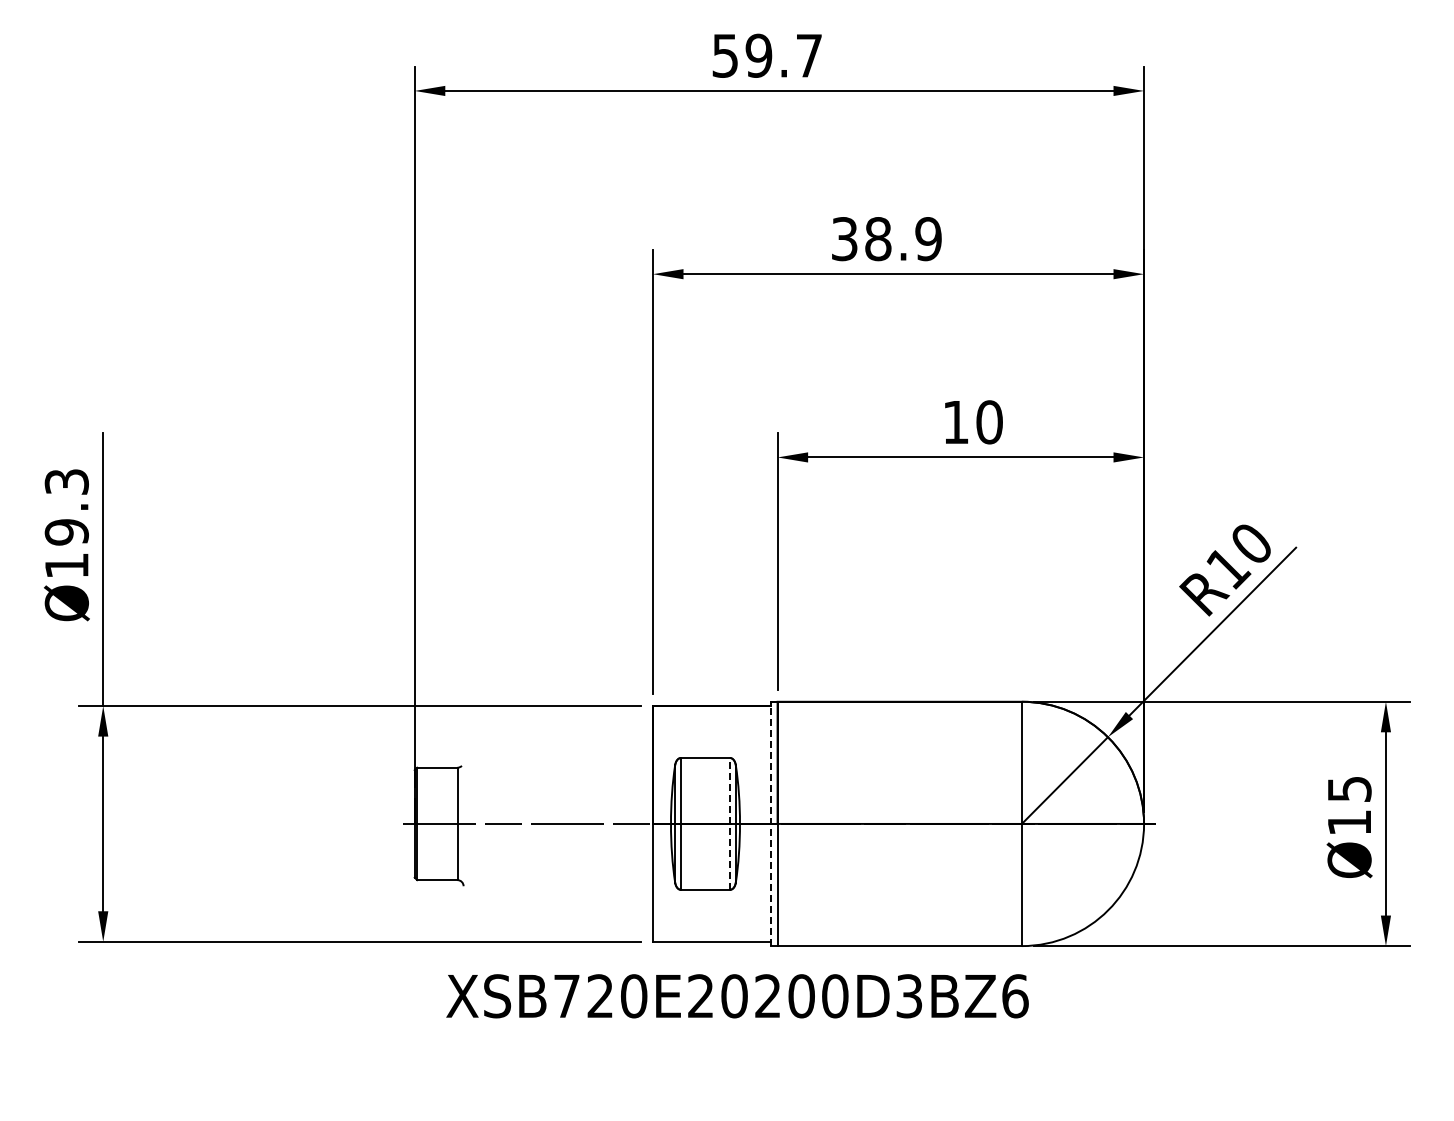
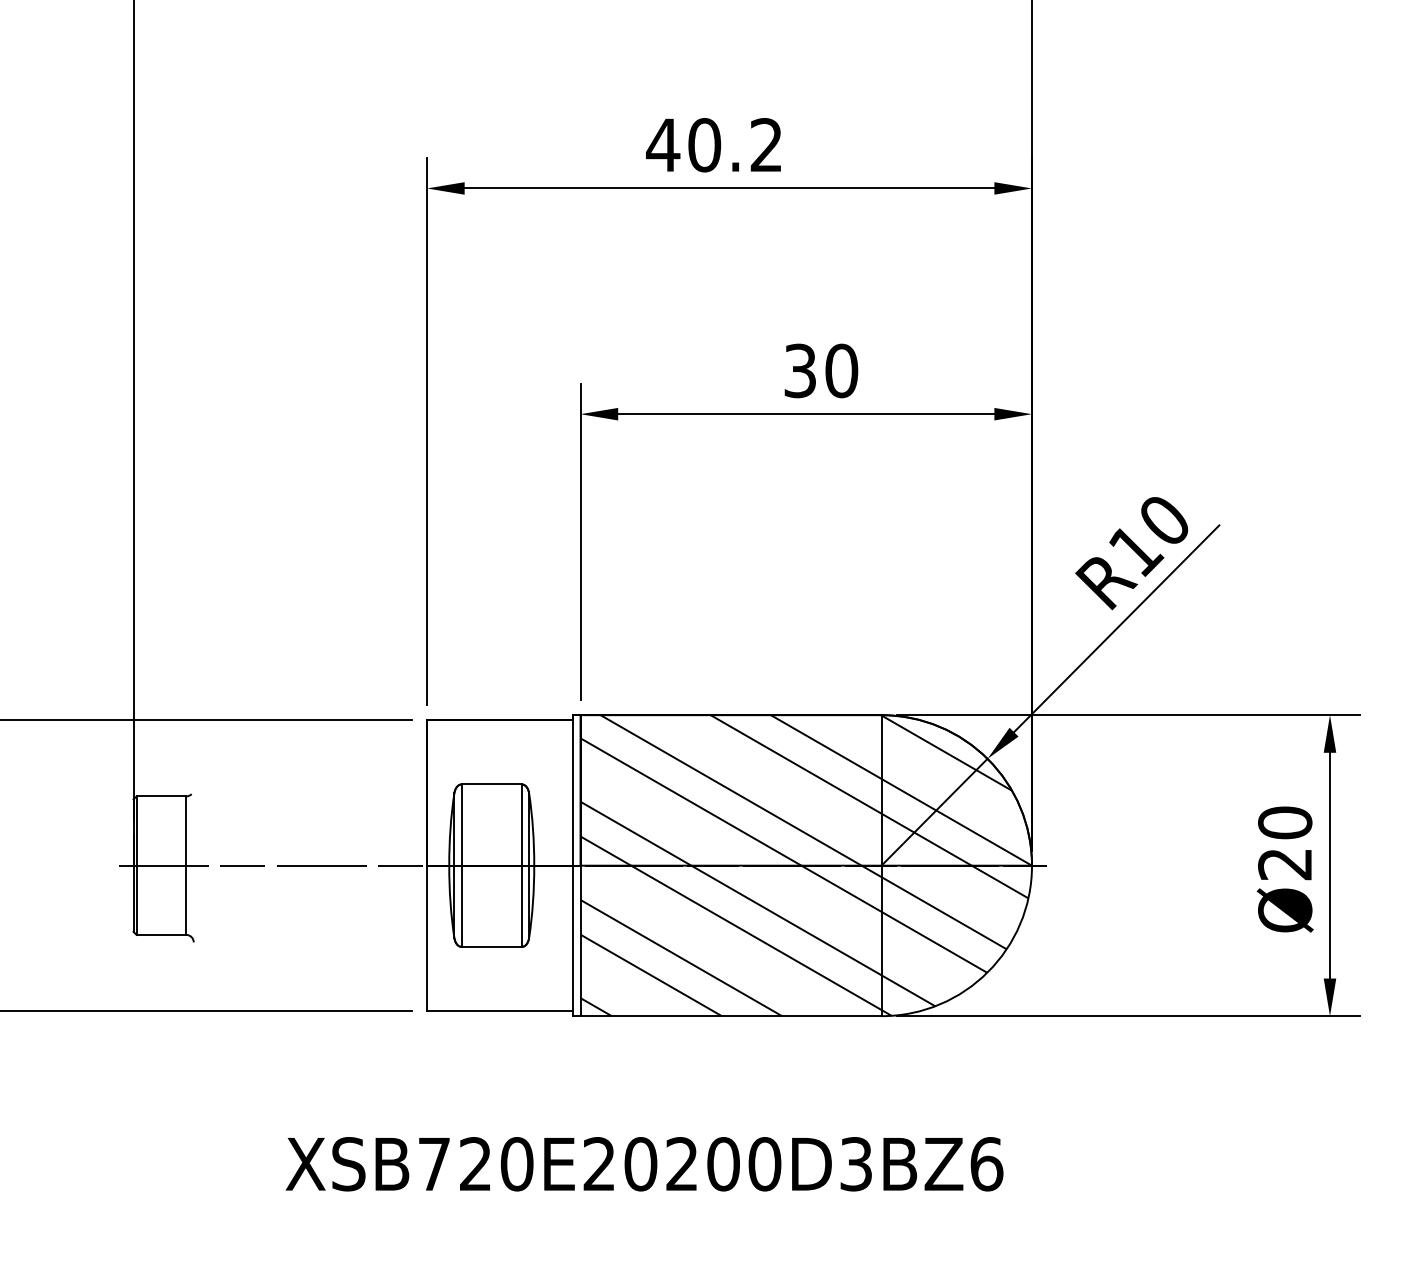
text: (885, 239) -> (713, 145), 38.9 -> 40.2
text: (955, 422) -> (799, 371), 10 -> 30
text: (1349, 805) -> (1285, 842), Ø15 -> Ø20
line: (729, 823) -> (521, 865), dashed -> solid
line: (771, 823) -> (573, 865), dashed -> solid
hatch: (960, 823) -> (805, 865), added
text: (737, 996) -> (644, 1164), moved

